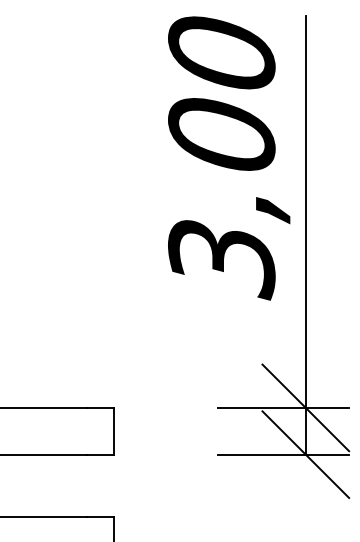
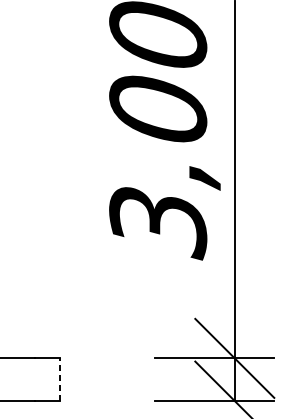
line: (114, 430) -> (60, 379), solid -> dashed

